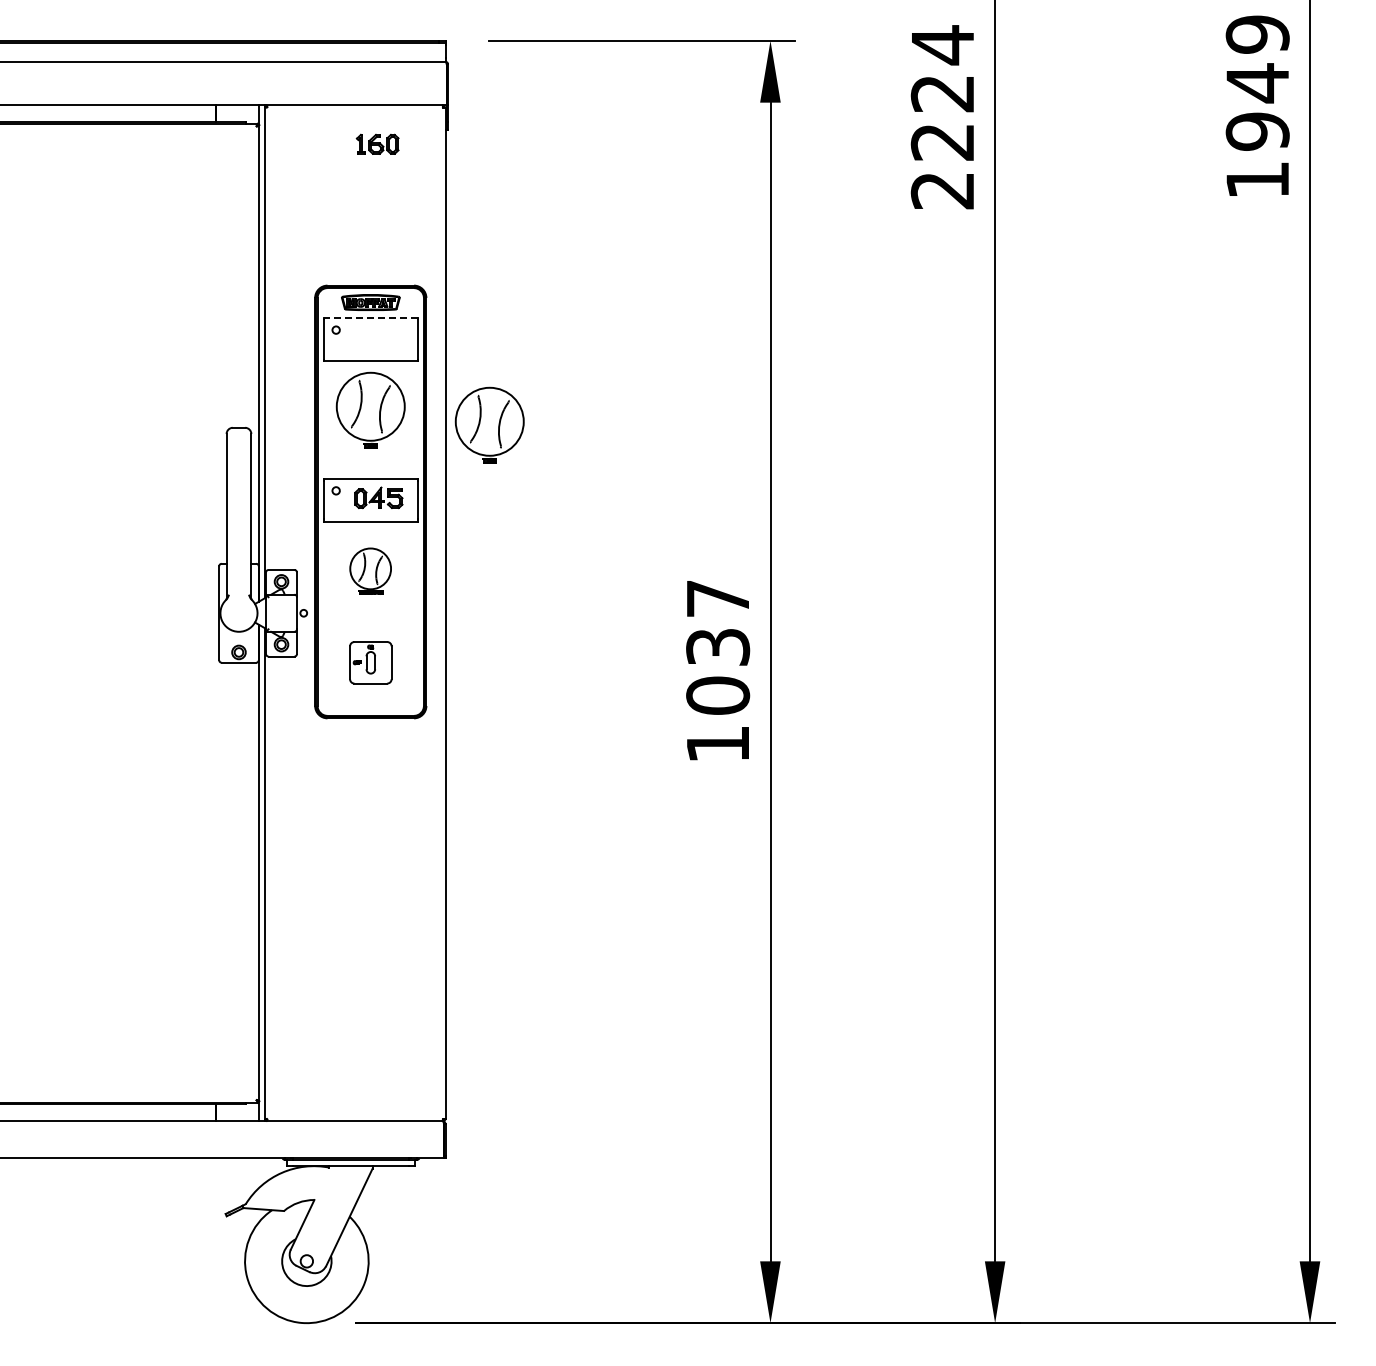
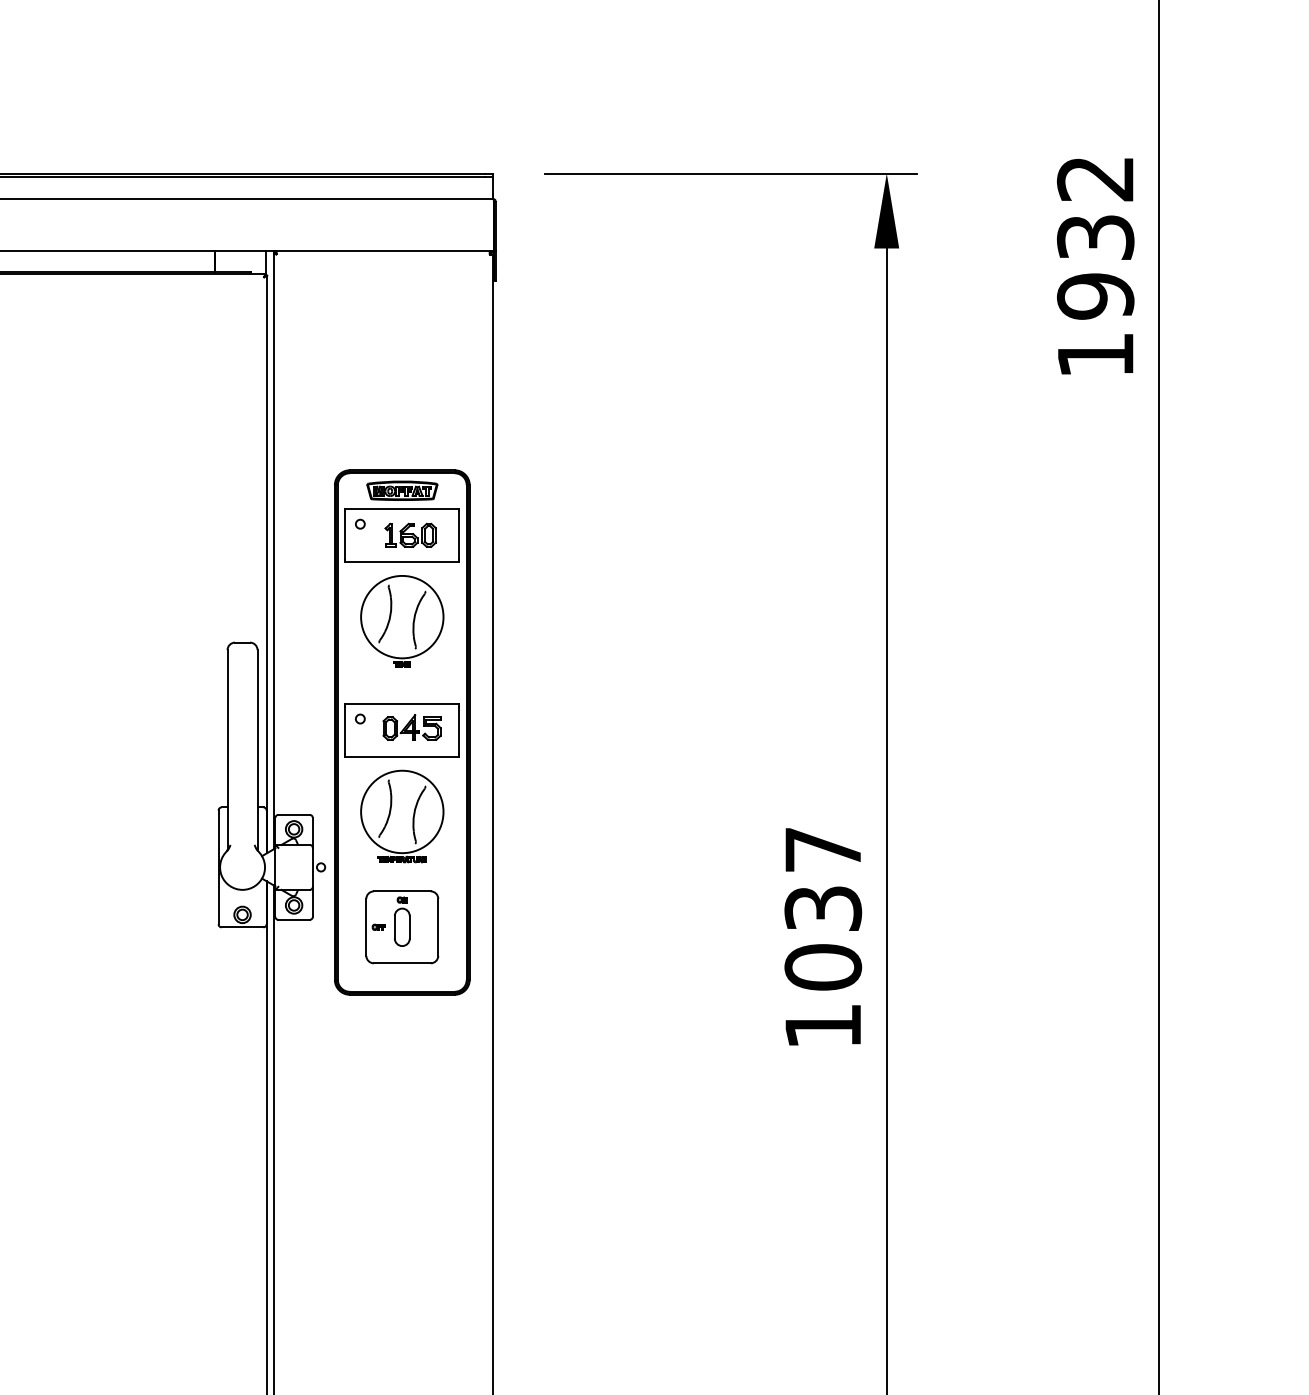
text: (942, 117) -> (1095, 266), 2224 -> 1932
part: (377, 143) -> (410, 534), moved
line: (370, 317) -> (401, 508), dashed -> solid
part: (489, 424) -> (546, 638), removed
part: (370, 570) -> (401, 815), size x1.67
part: (370, 662) -> (401, 927), size x1.43

